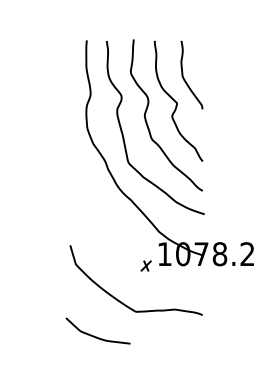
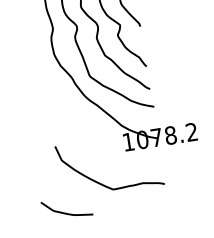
part: (145, 265) -> (115, 152), removed
curve: (94, 335) -> (64, 212), moved

